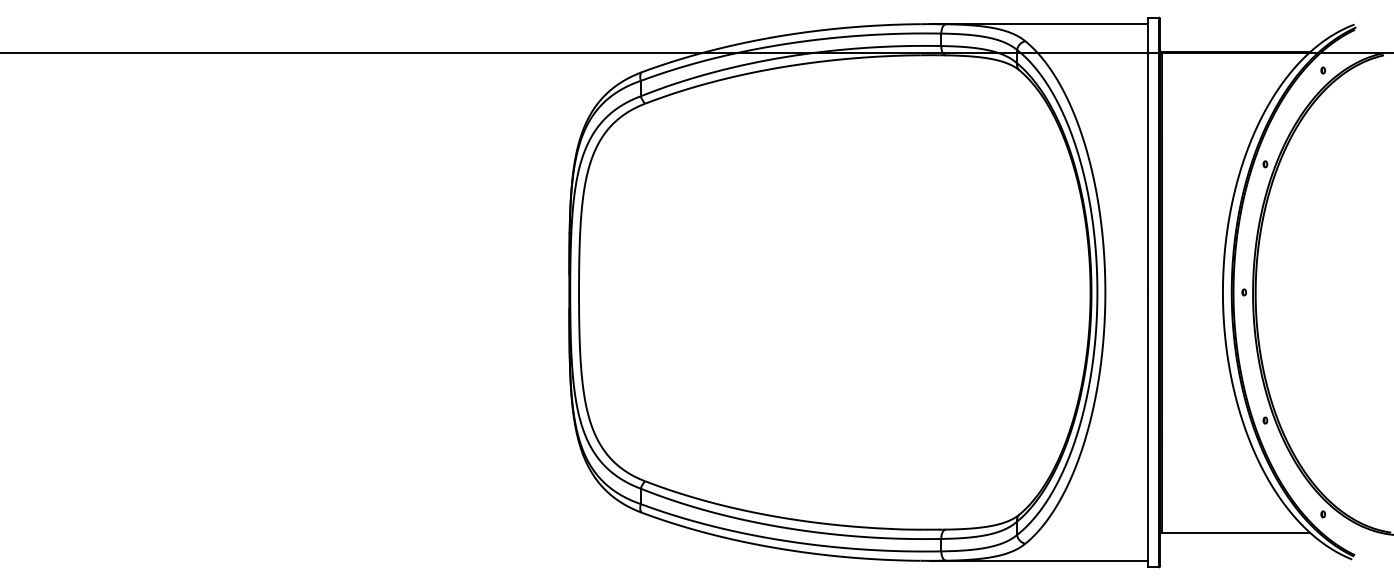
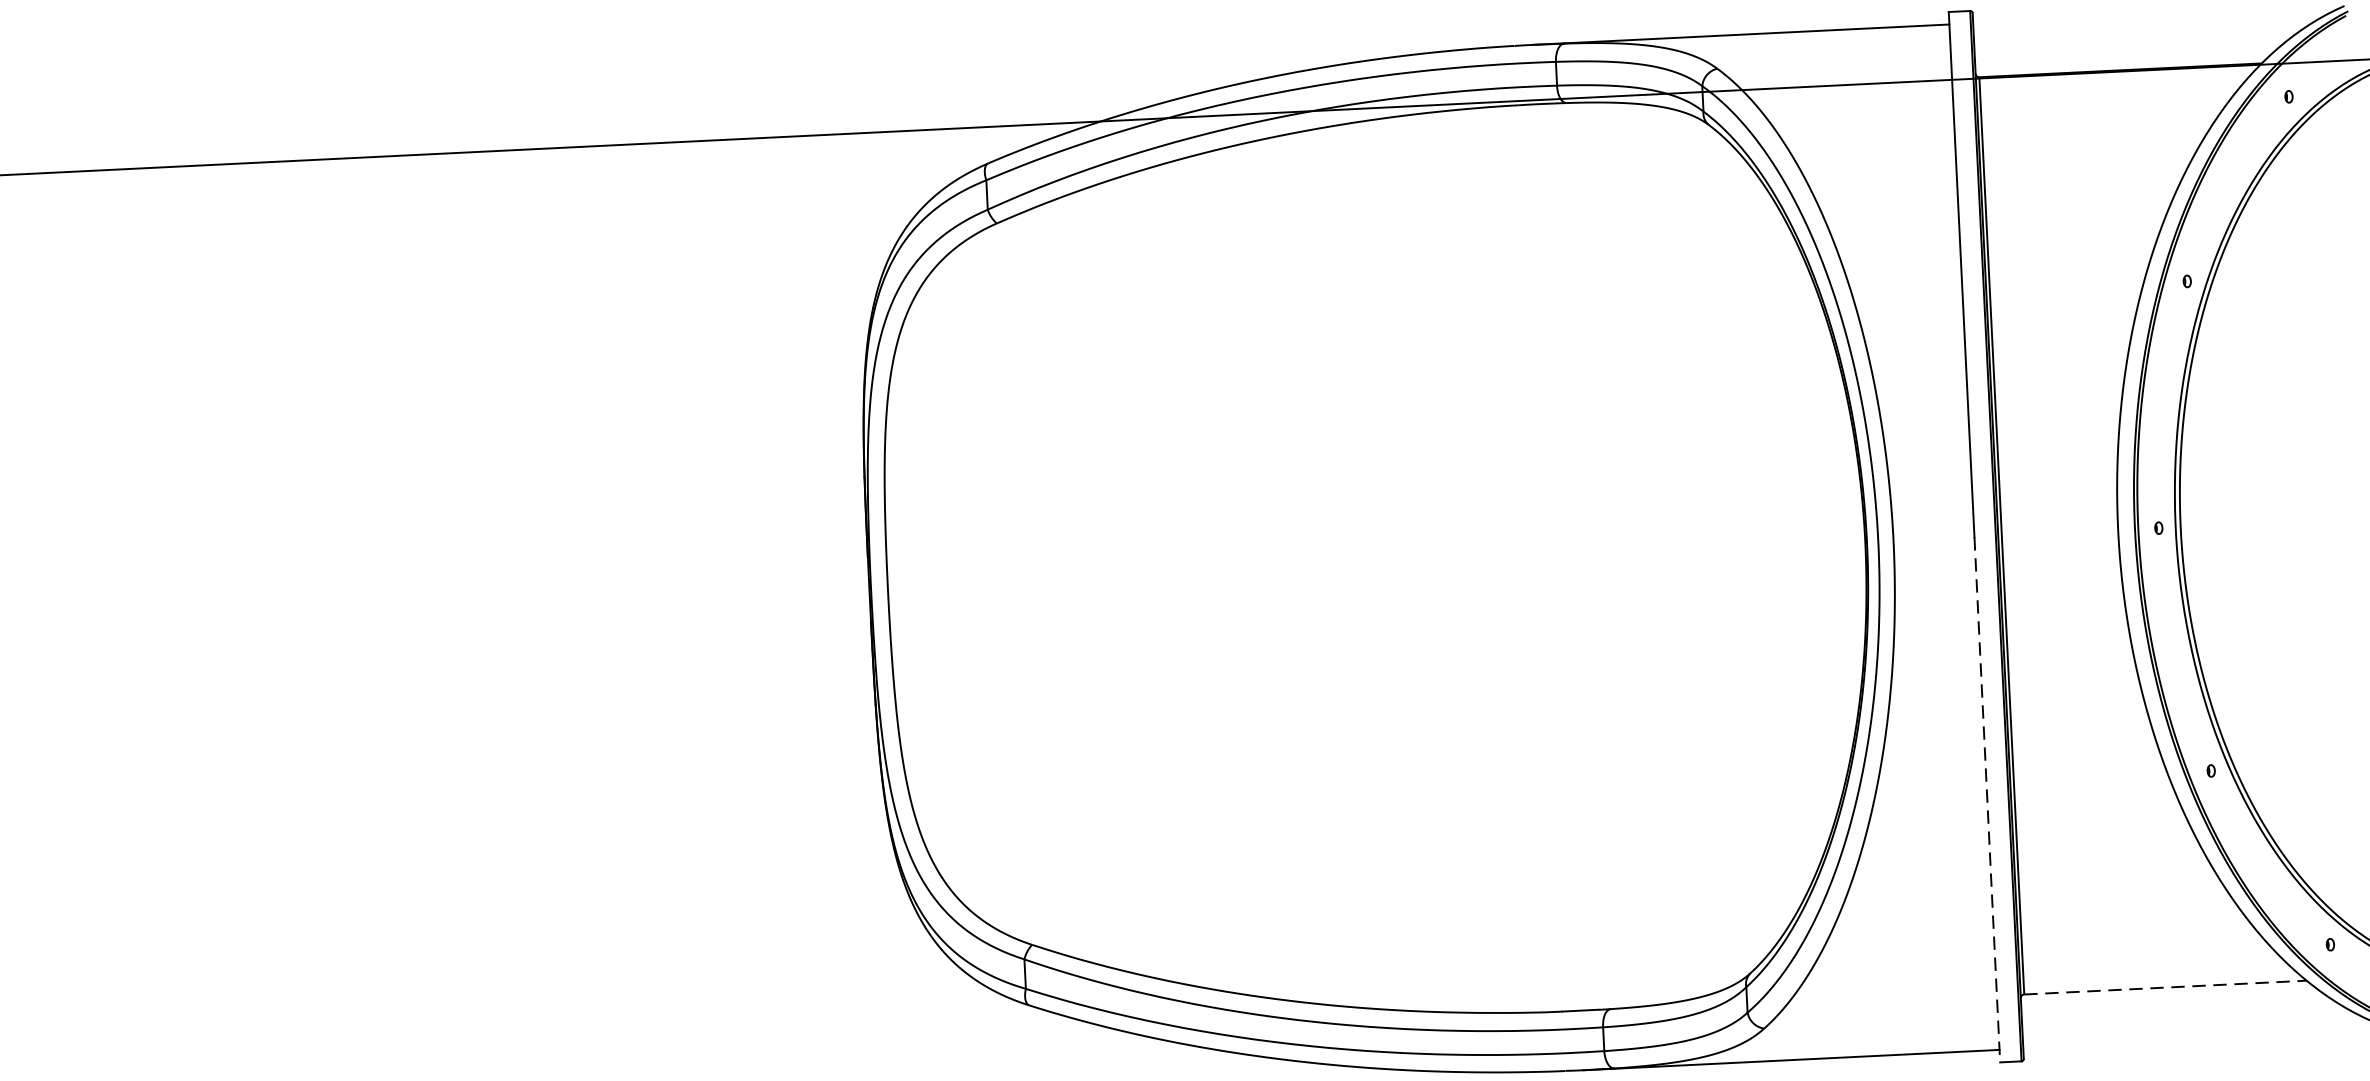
line: (1147, 430) -> (1986, 800), solid -> dashed
line: (1235, 532) -> (2164, 987), solid -> dashed

